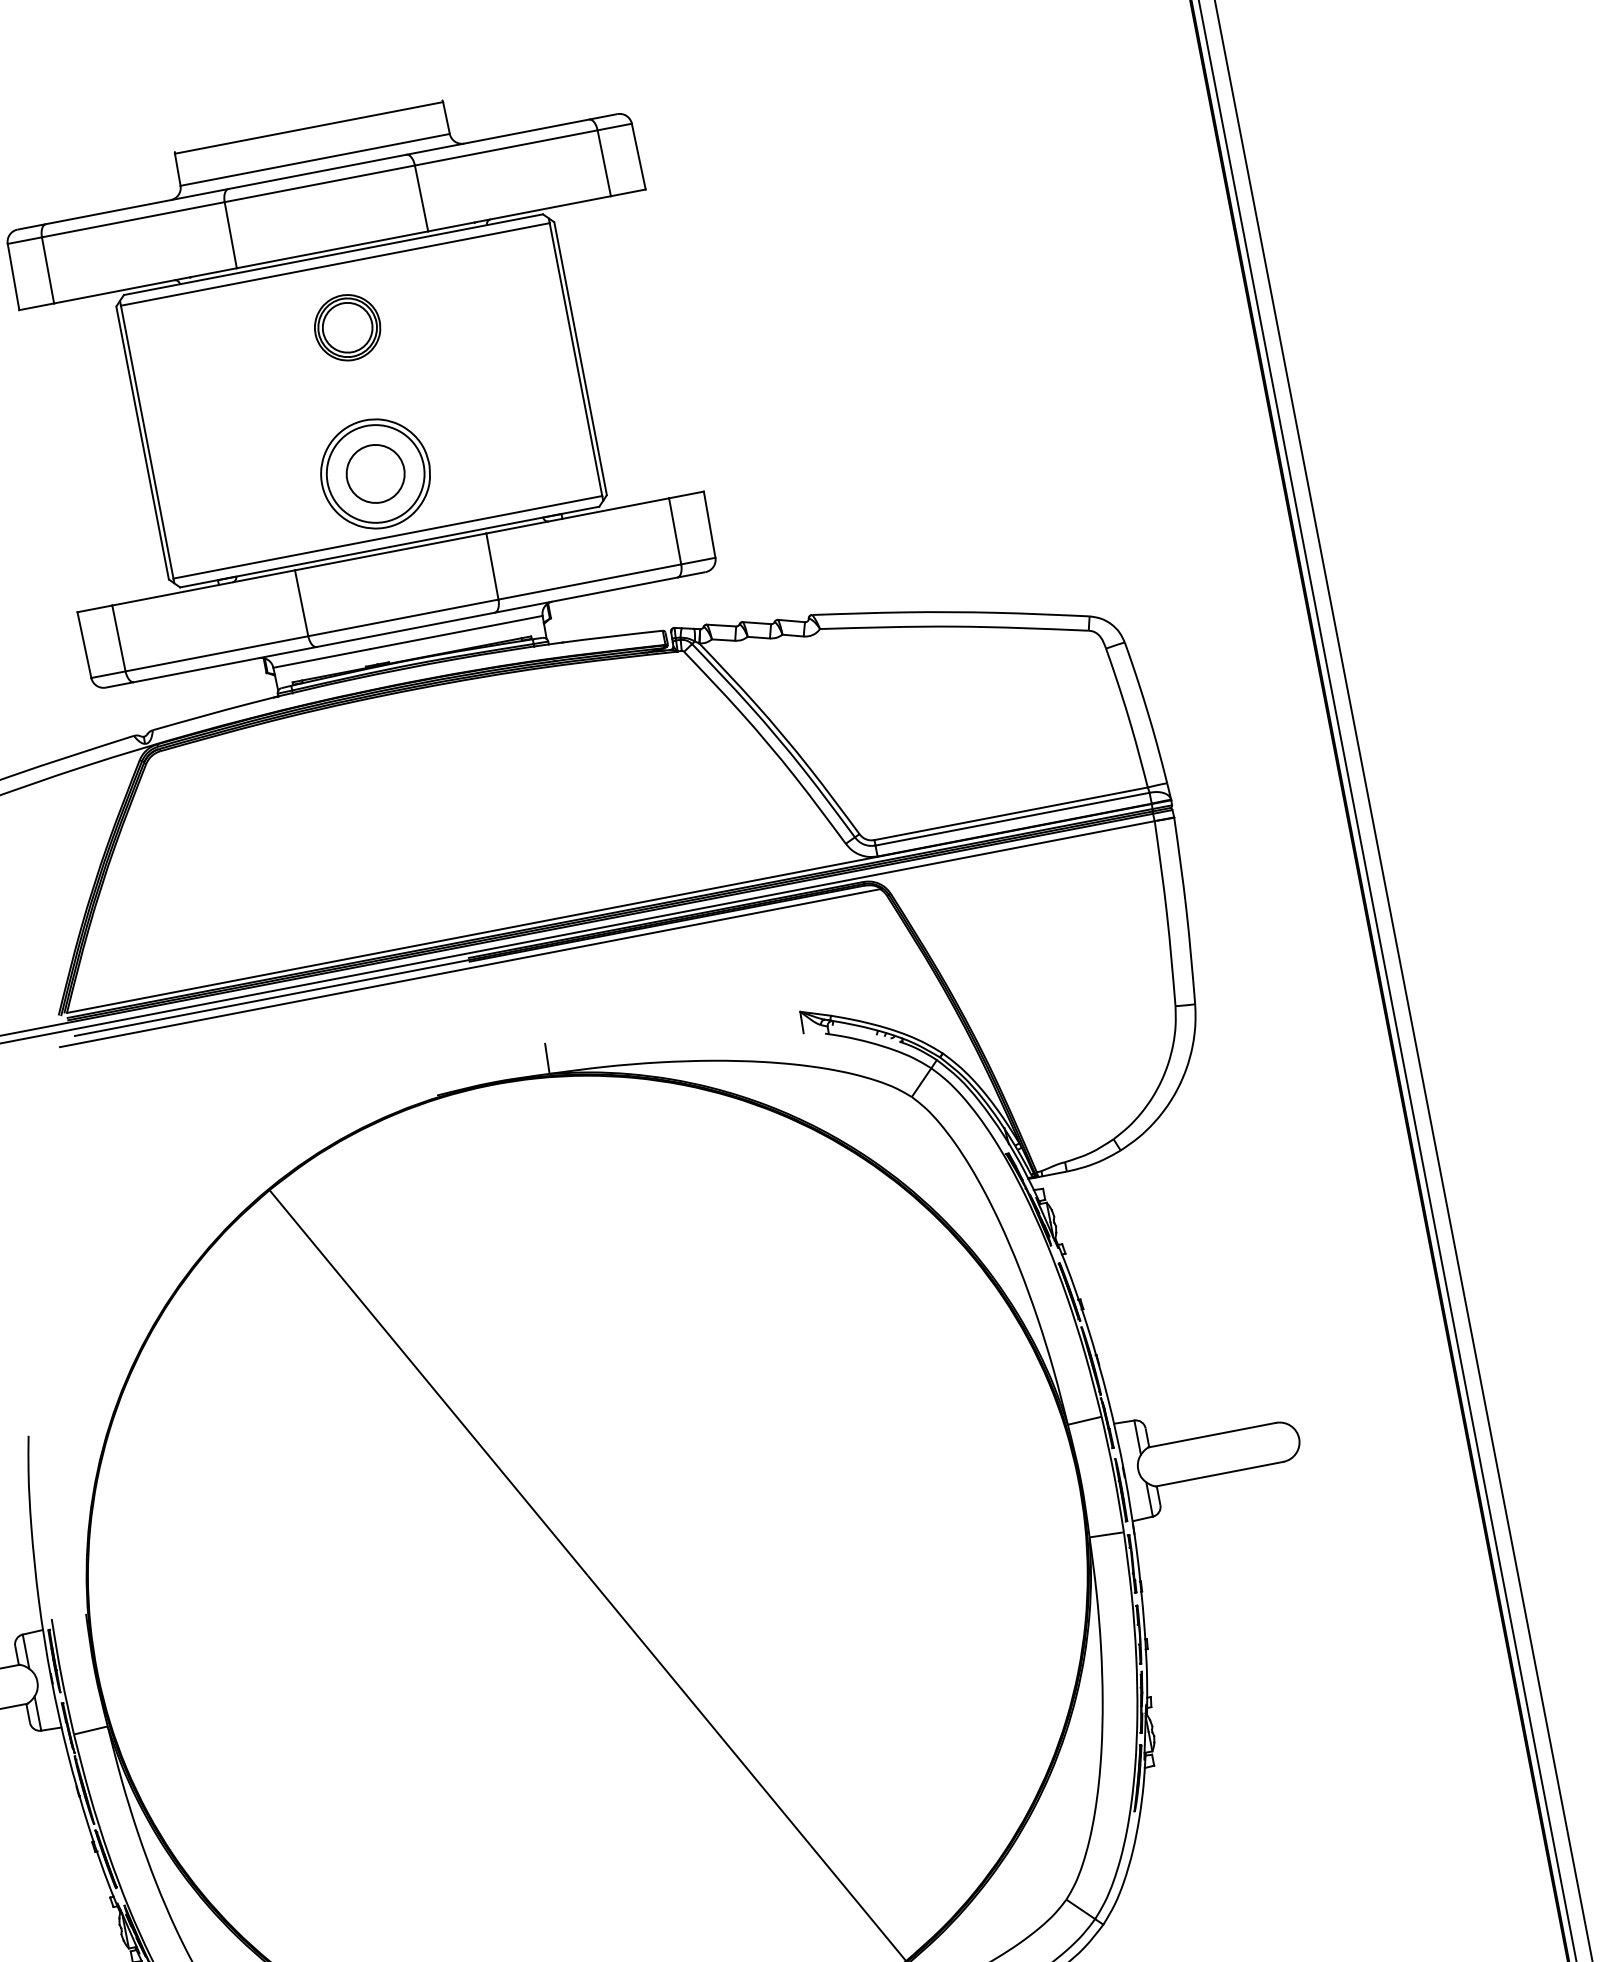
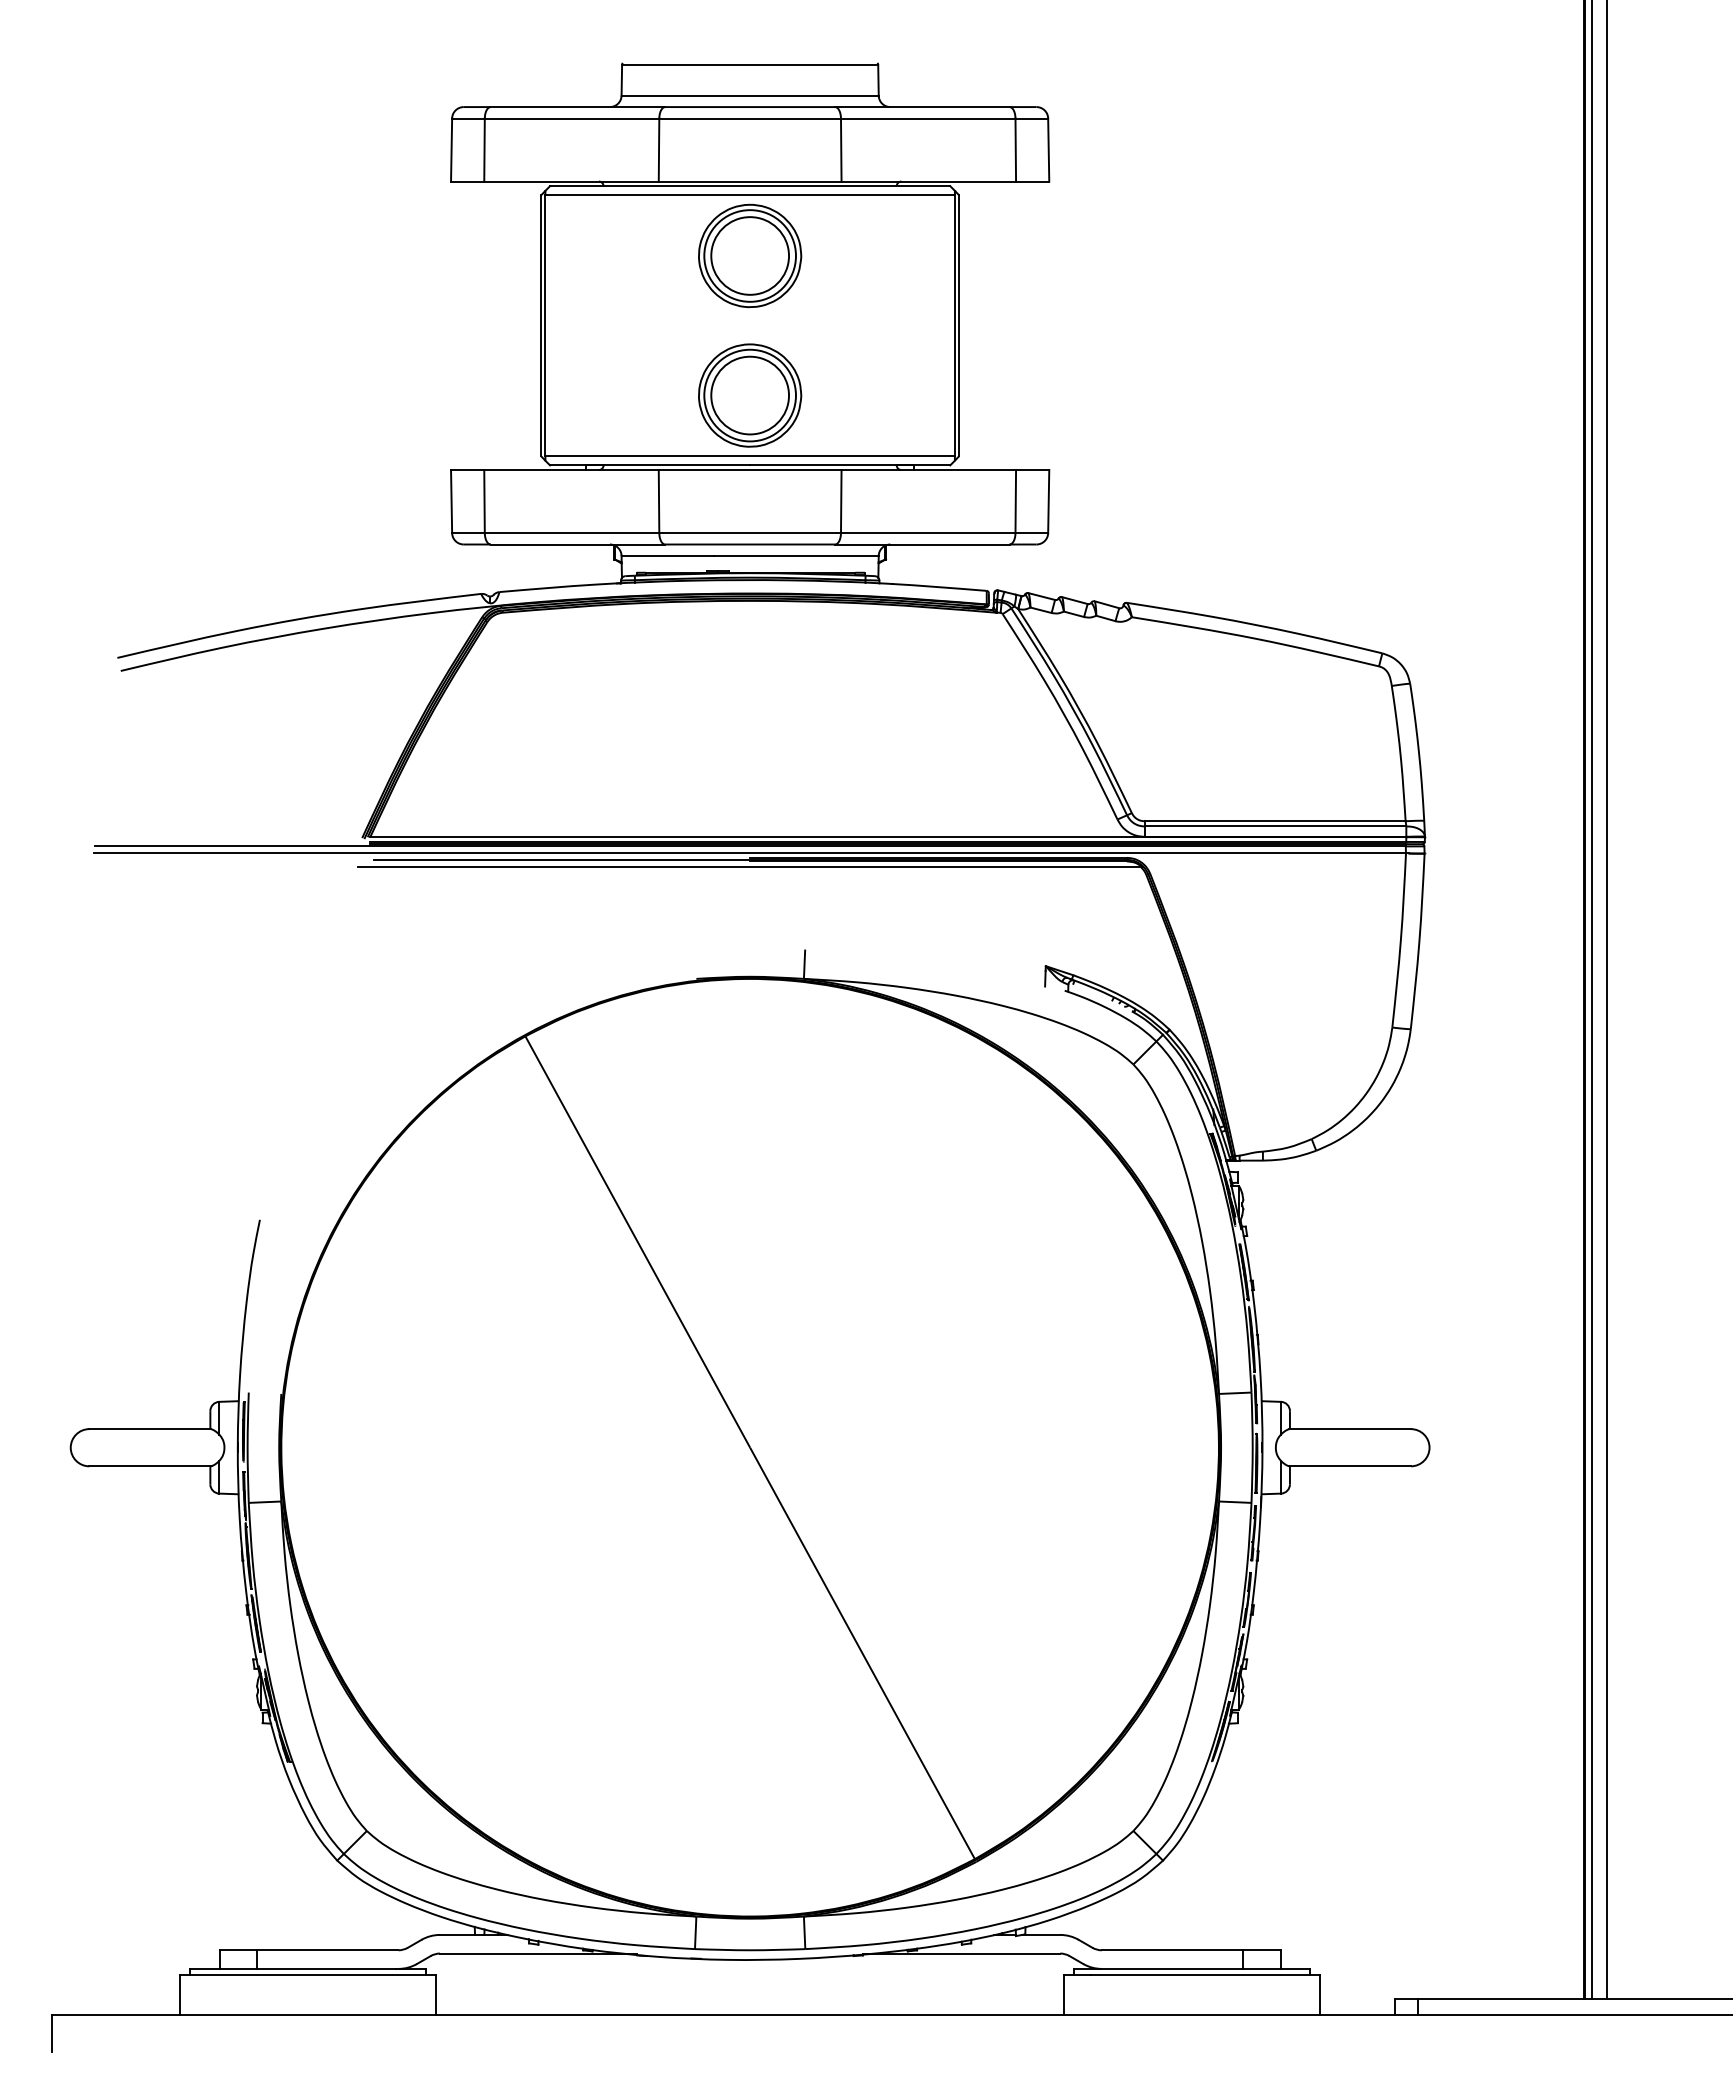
part: (347, 327) -> (750, 255), size x1.67
circle: (376, 473) -> (750, 395), size x1.43

